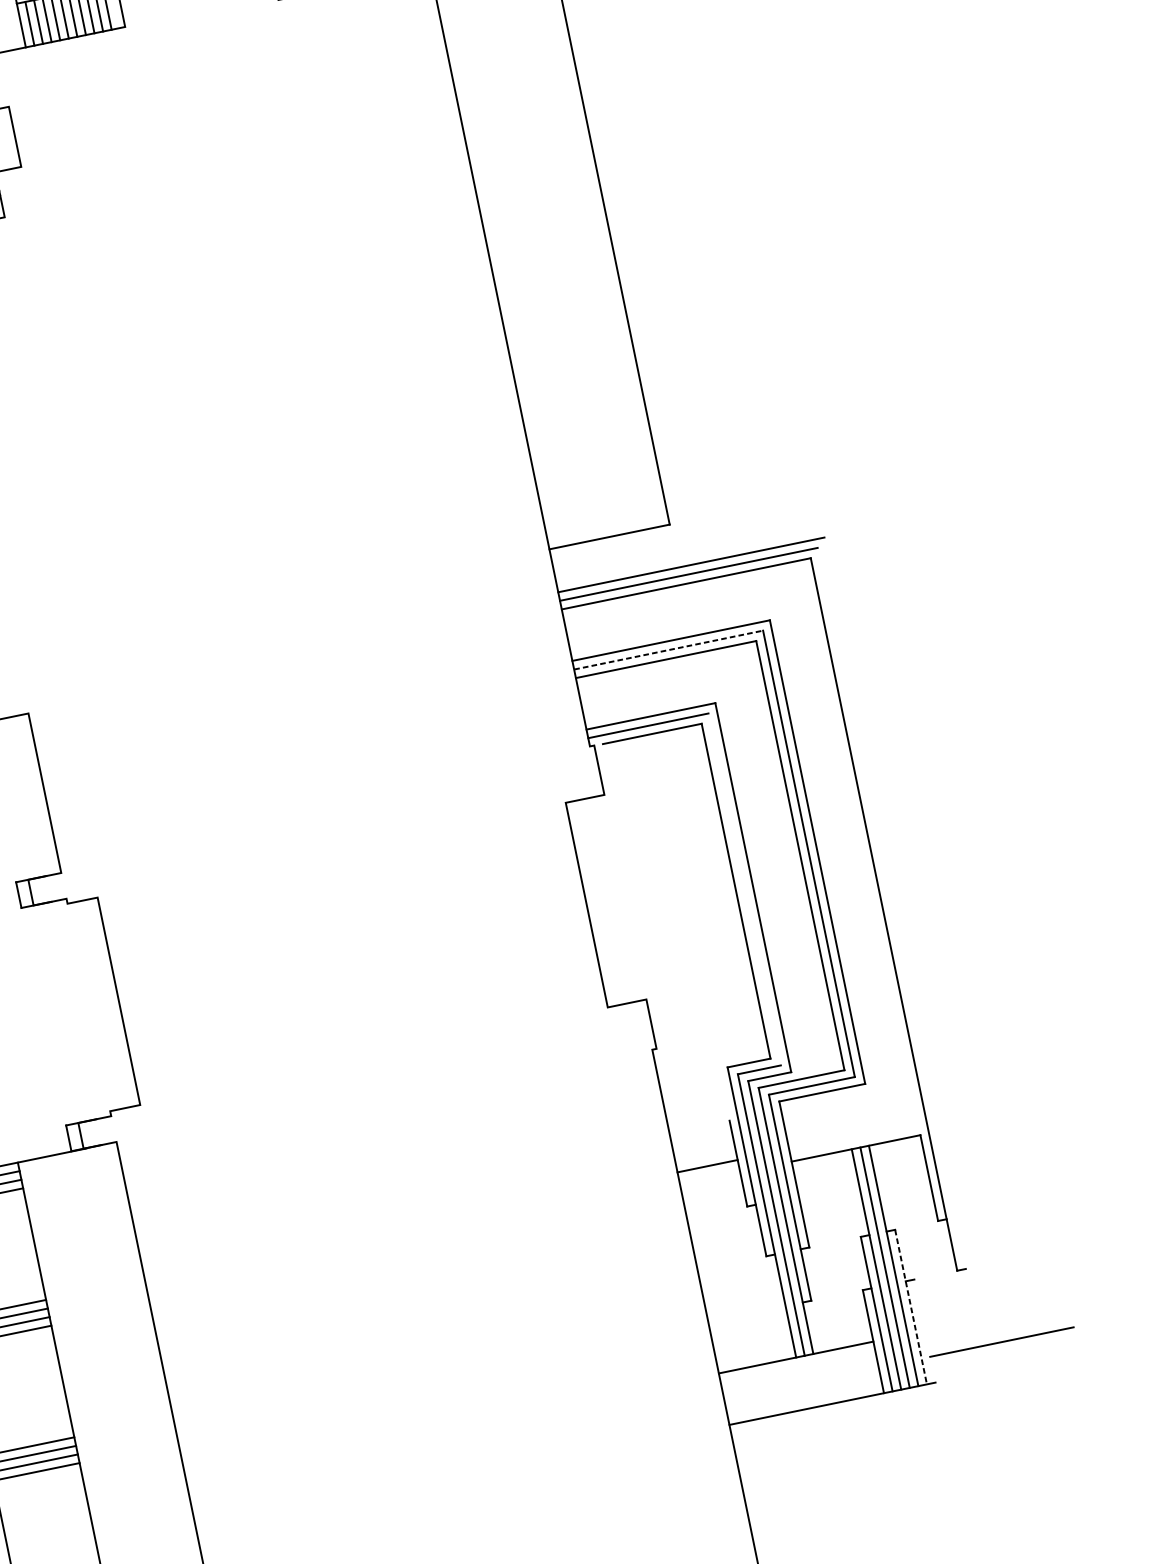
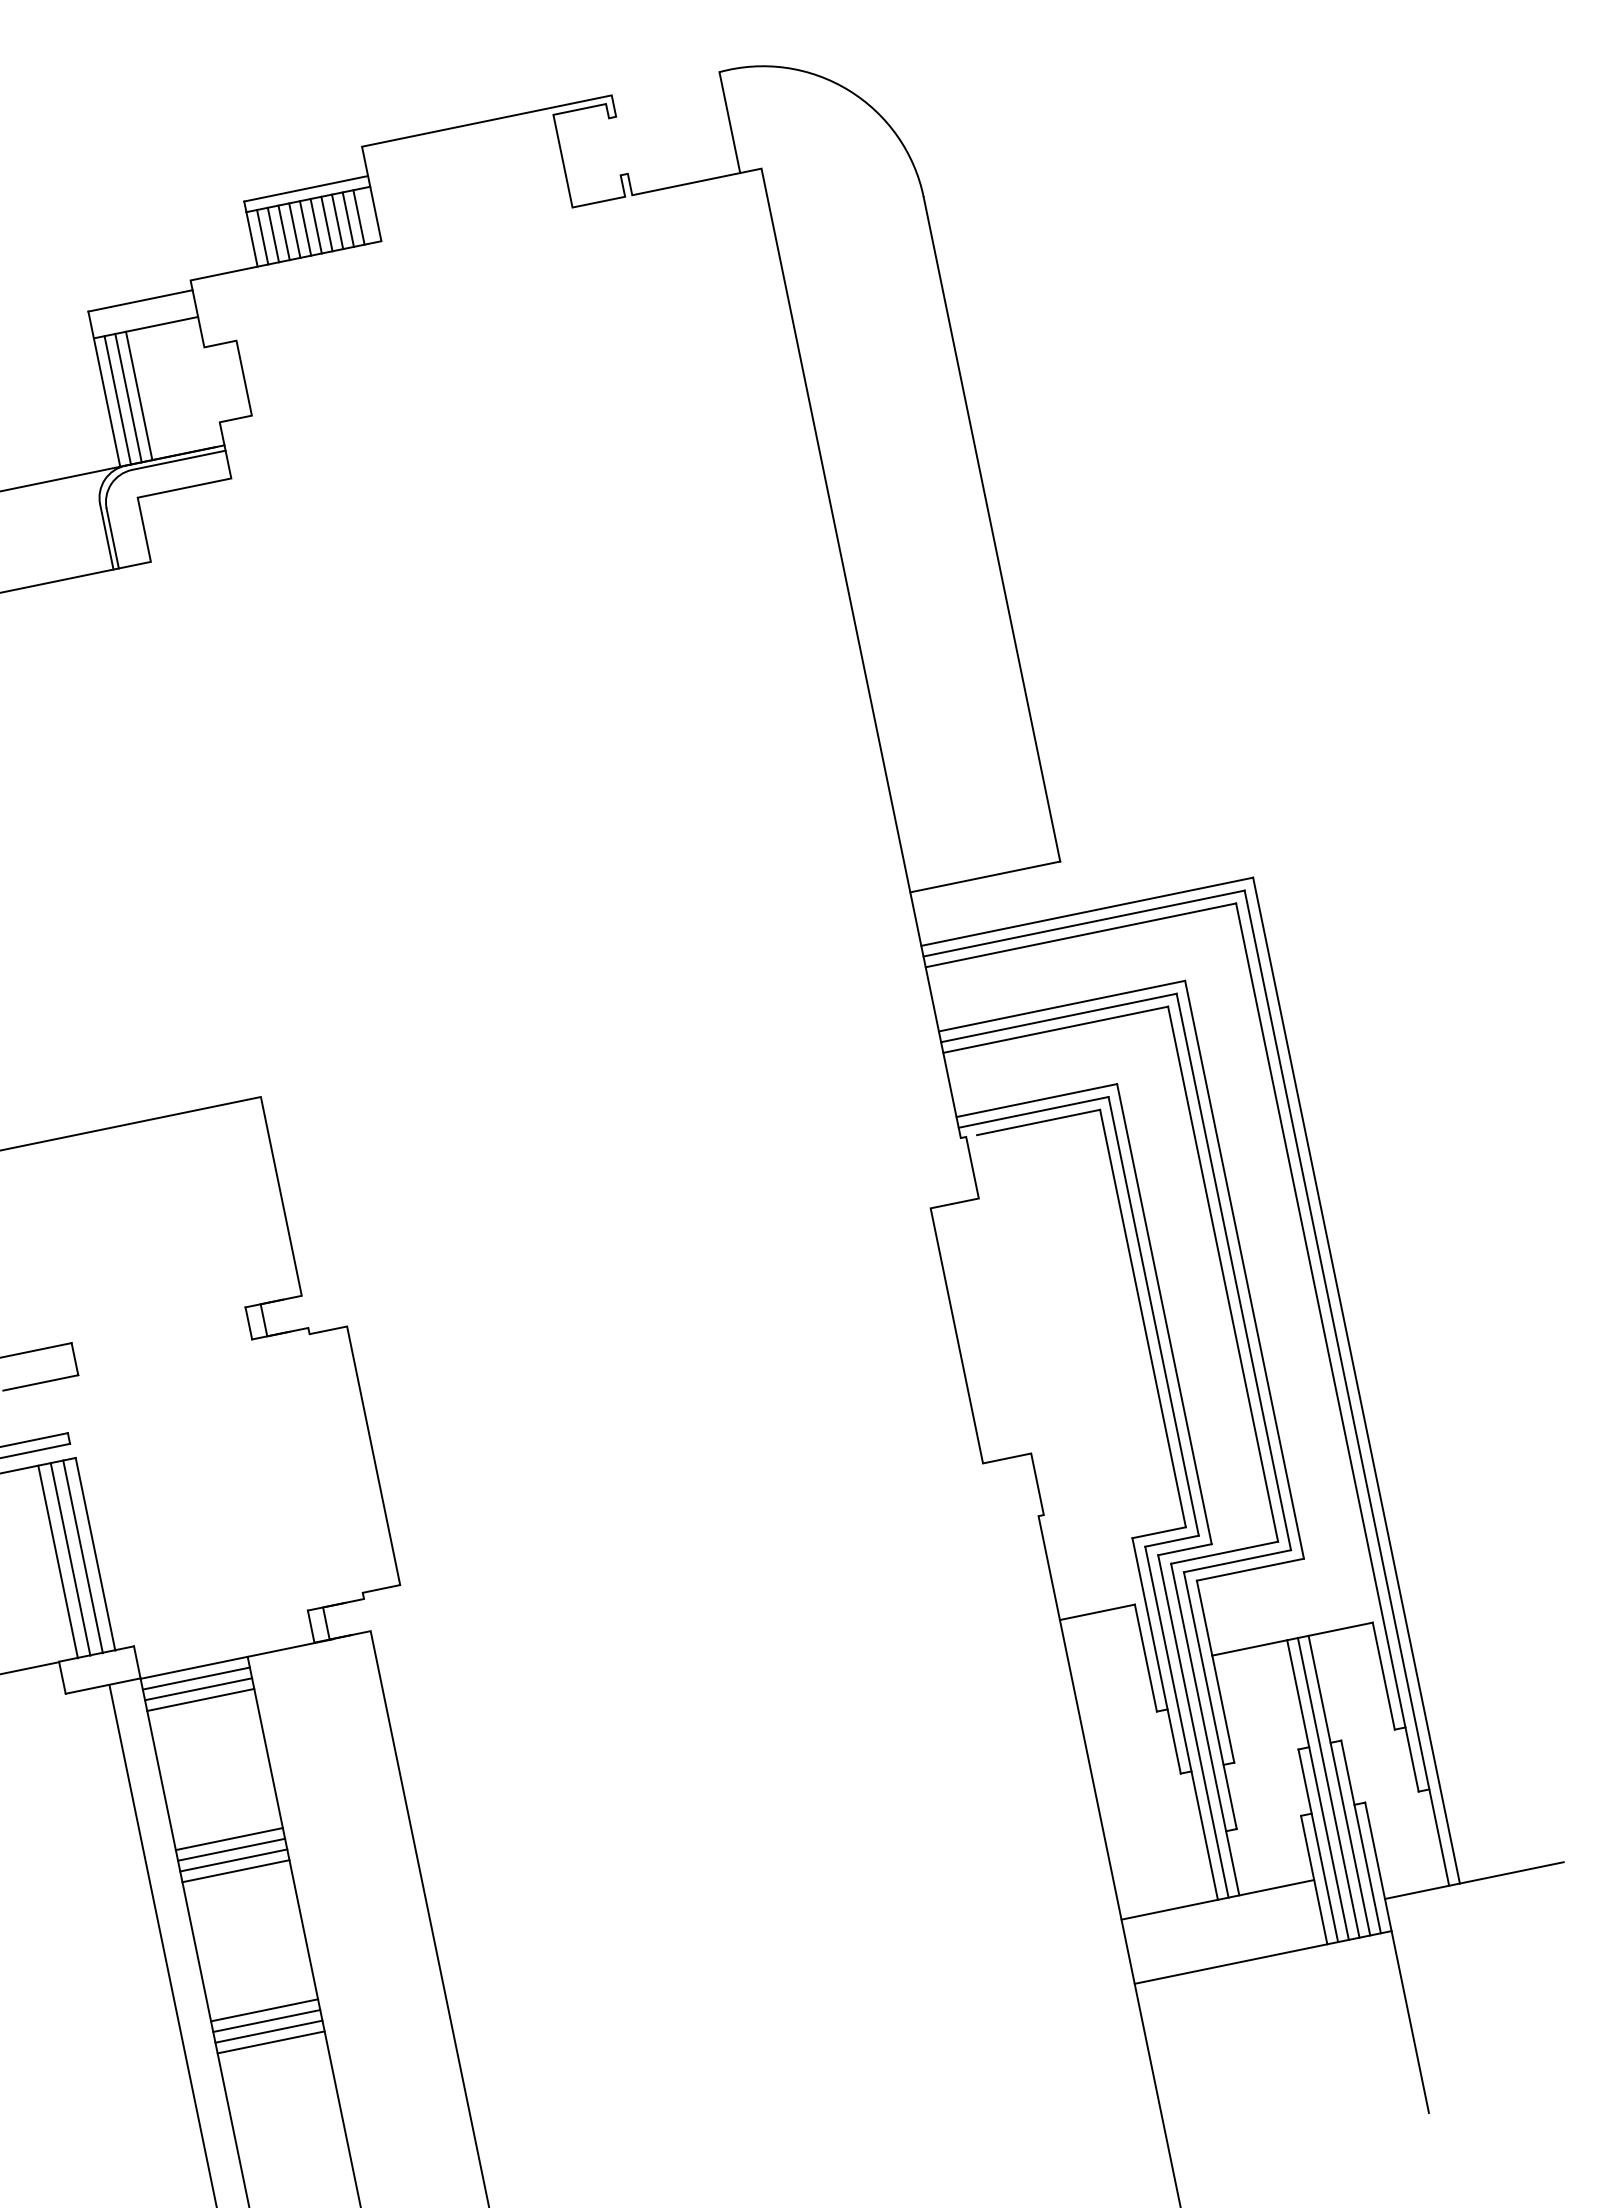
line: (669, 649) -> (1059, 1017), dashed -> solid
line: (744, 889) -> (1153, 1316), added
line: (907, 940) -> (1356, 1380), added
line: (899, 946) -> (1346, 1387), added
line: (706, 1166) -> (1096, 1612), moved
line: (911, 1307) -> (1361, 1837), dashed -> solid
line: (939, 1403) -> (1396, 1957), added

